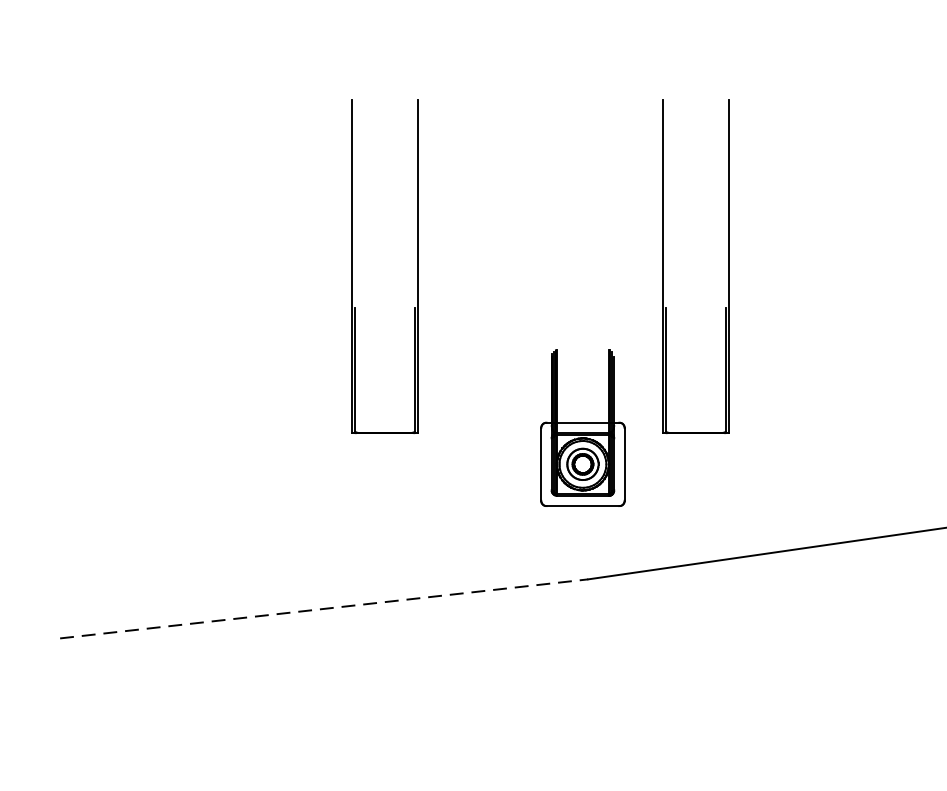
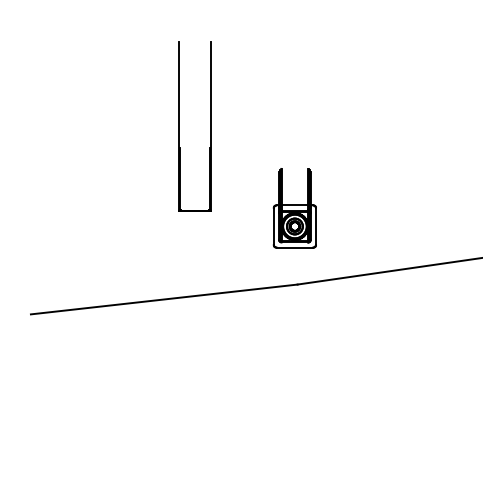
part: (665, 266) -> (336, 126), removed
line: (324, 608) -> (164, 299), dashed -> solid

